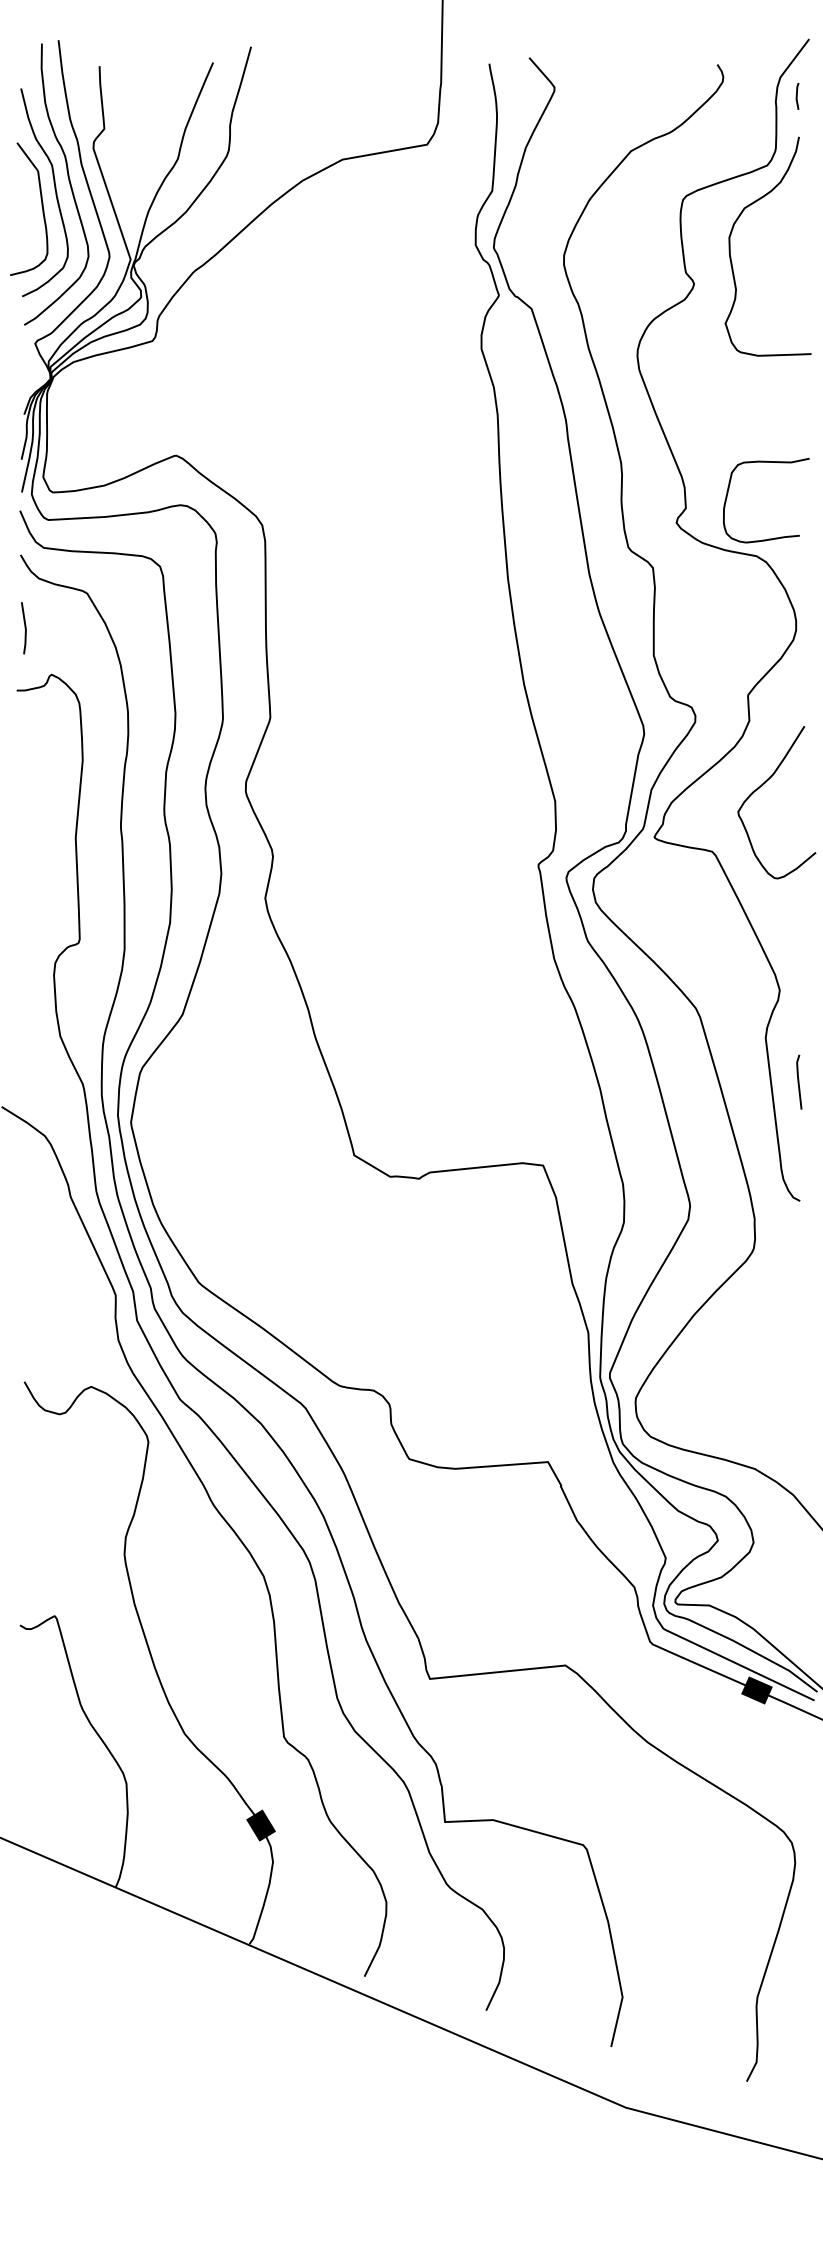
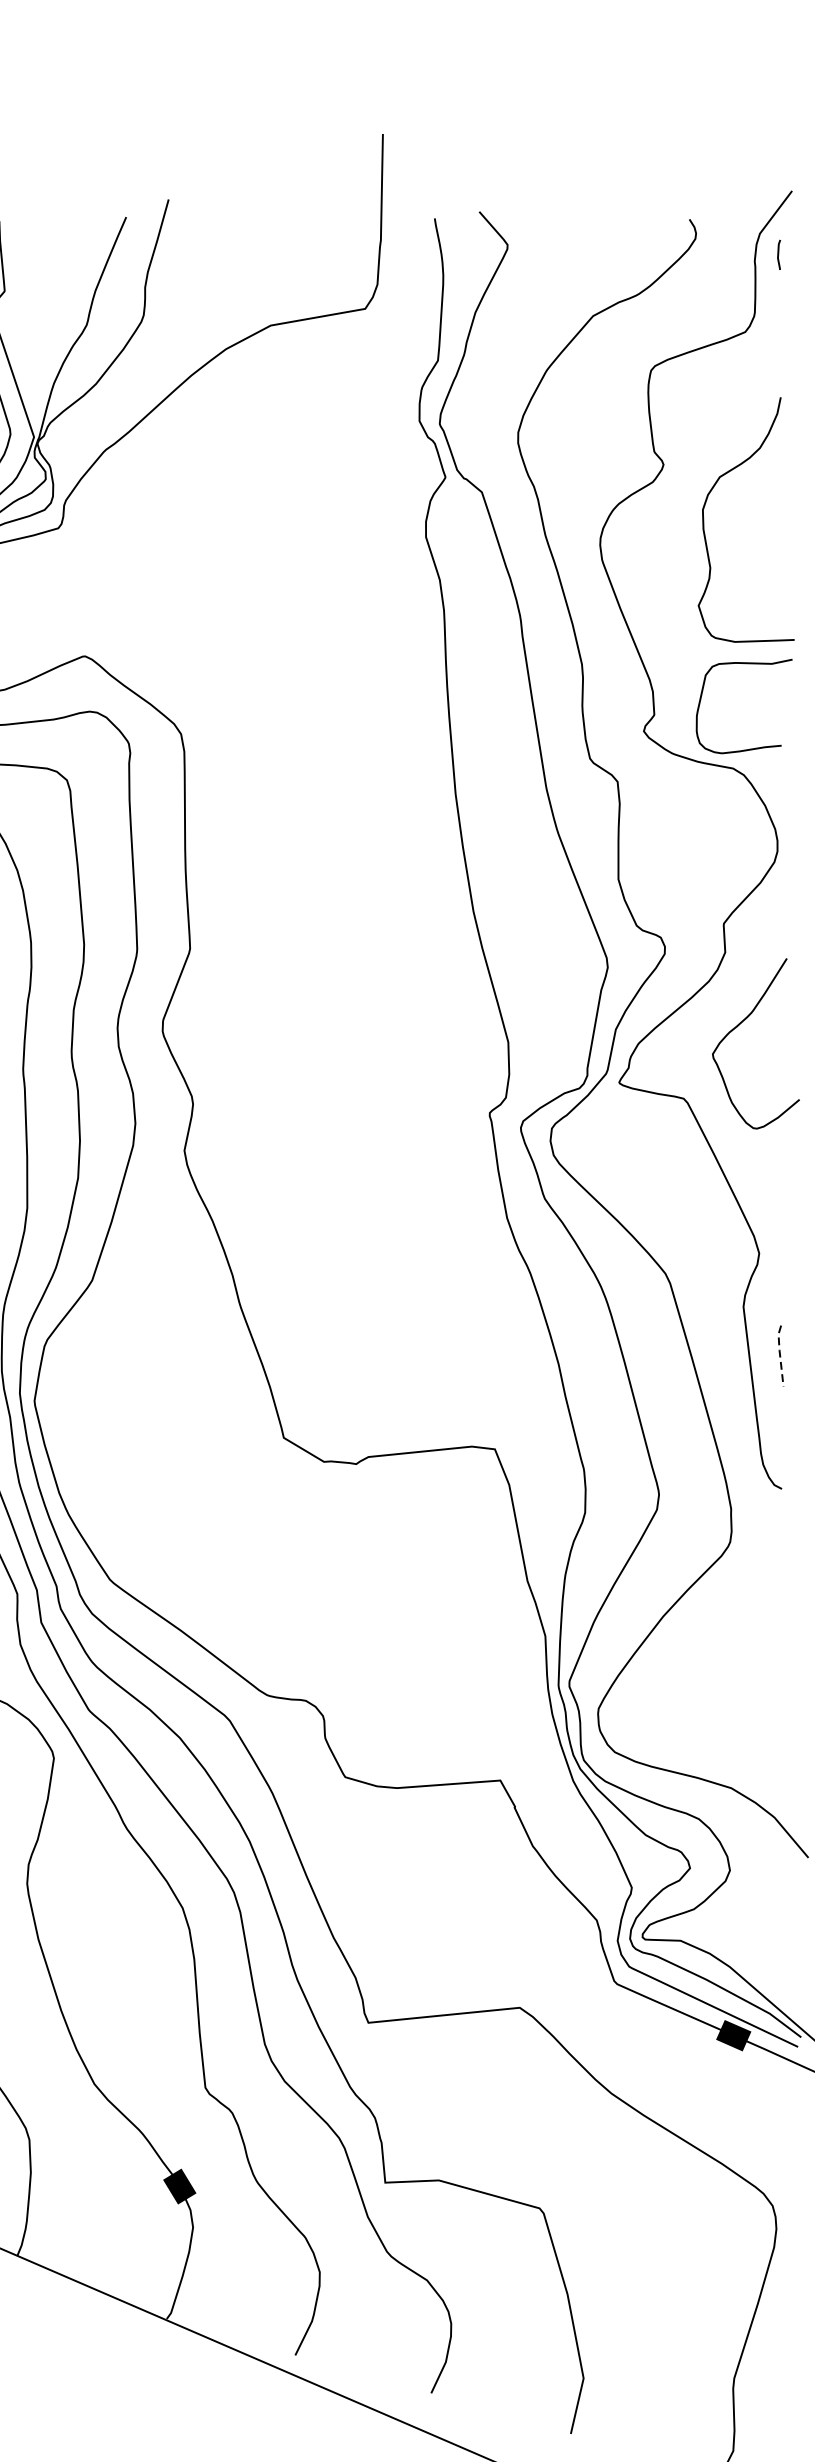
curve: (730, 246) -> (704, 519), moved
line: (798, 1080) -> (780, 1354), solid -> dashed

